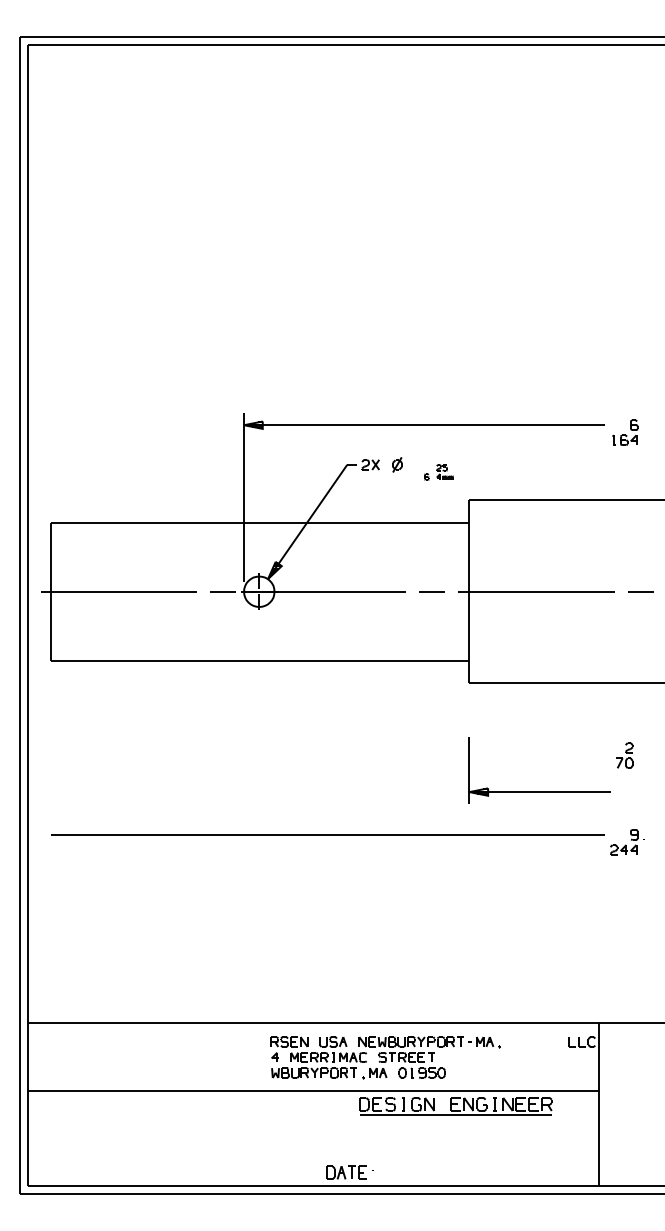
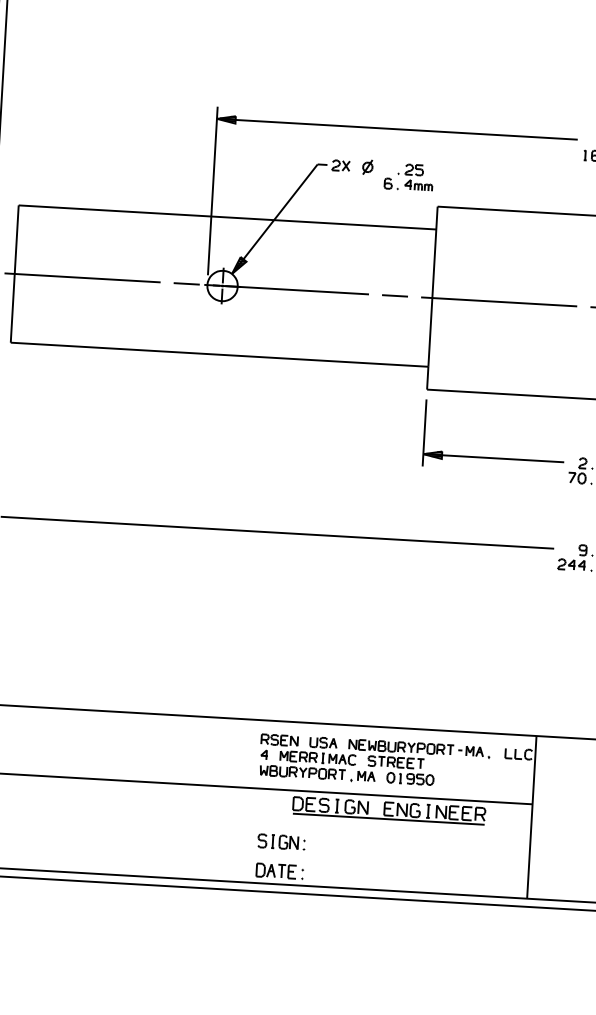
part: (438, 472) -> (408, 177), size x1.67
part: (539, 791) -> (493, 457), moved
part: (385, 1057) -> (374, 761), moved
part: (349, 1143) -> (280, 842), added

